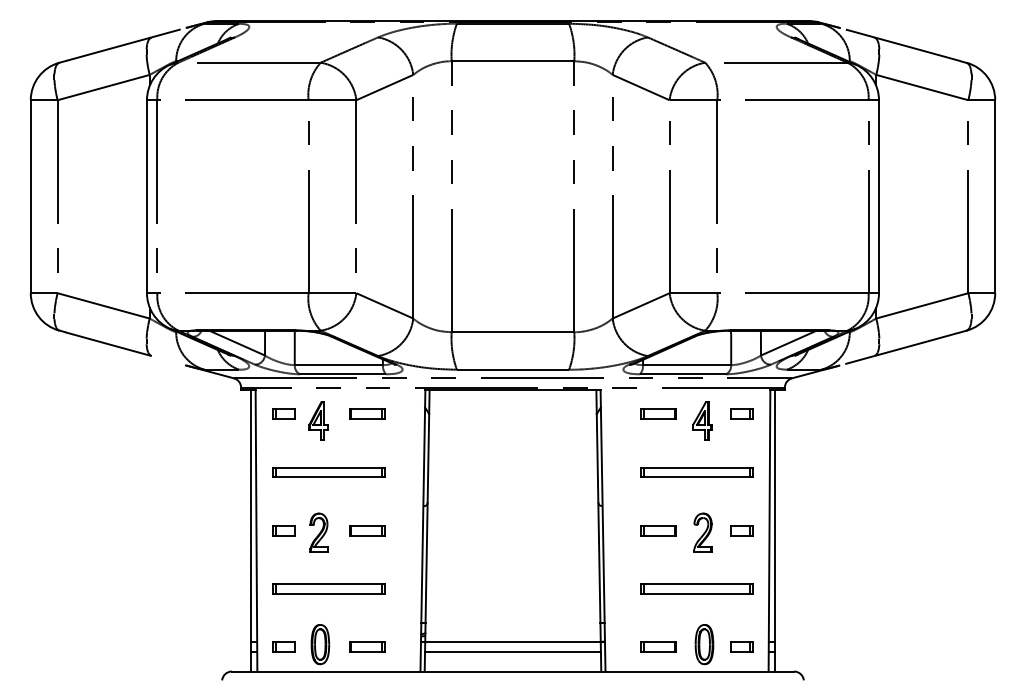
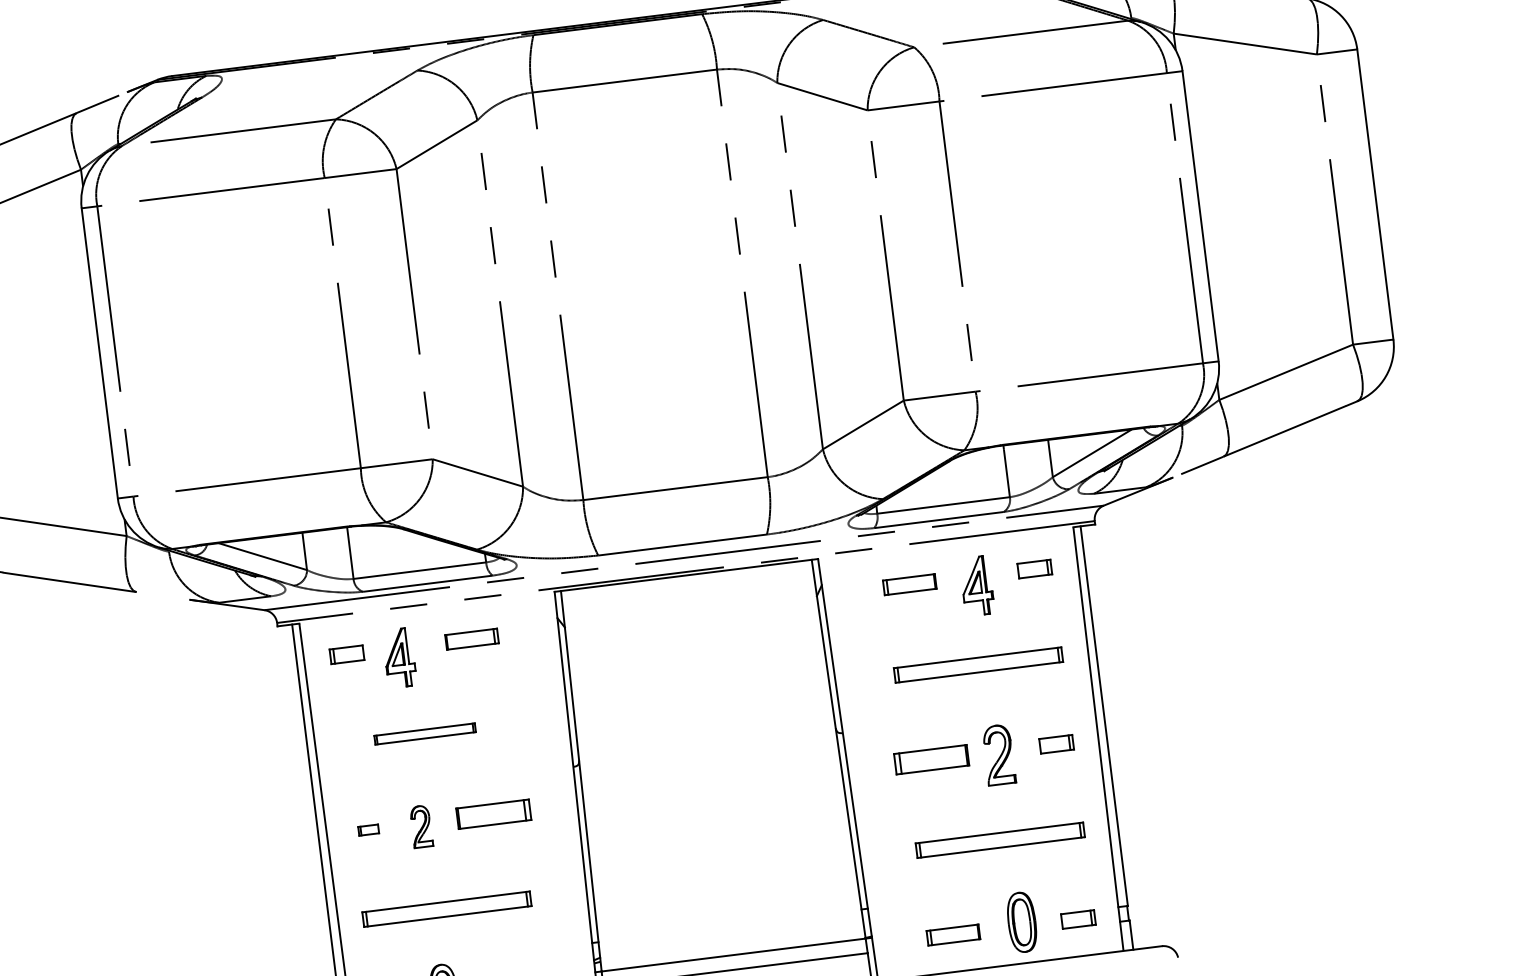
part: (328, 472) -> (424, 734), size x0.6
part: (283, 530) -> (367, 829), size x0.6
part: (367, 530) -> (493, 814), size x1.4
part: (658, 530) -> (931, 759), size x1.4
part: (318, 532) -> (420, 826), size x0.7

